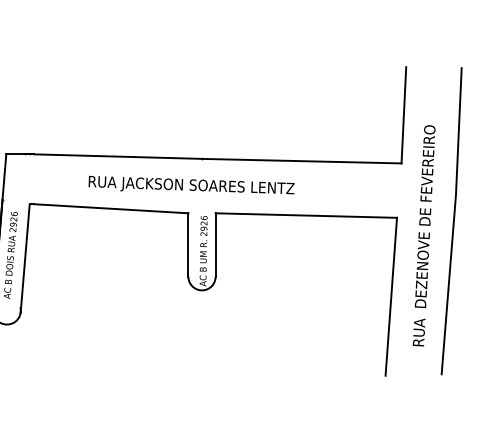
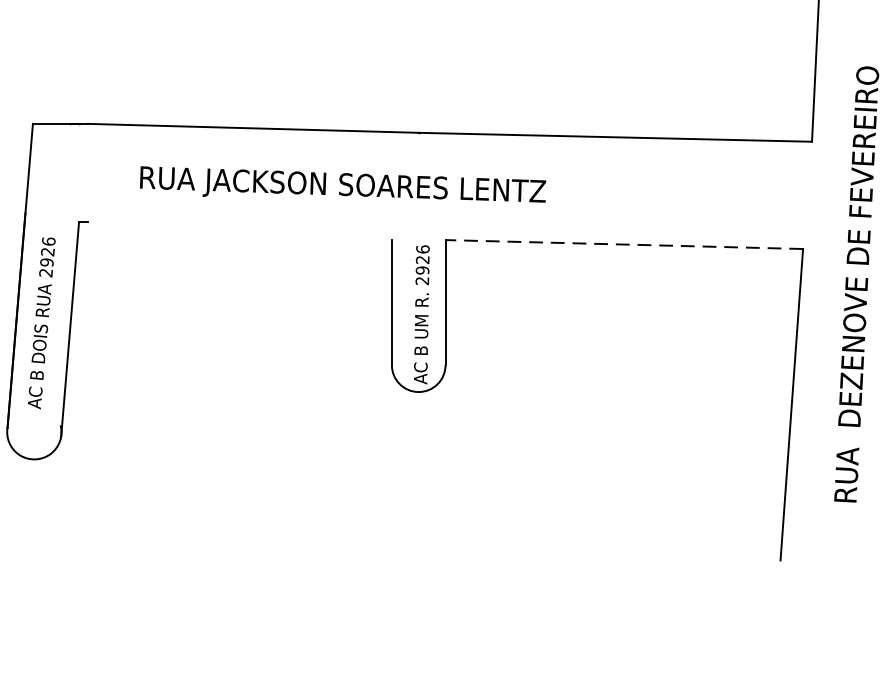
text: (191, 184) -> (342, 183), moved
line: (111, 208) -> (240, 230), removed
line: (306, 215) -> (624, 244), solid -> dashed

